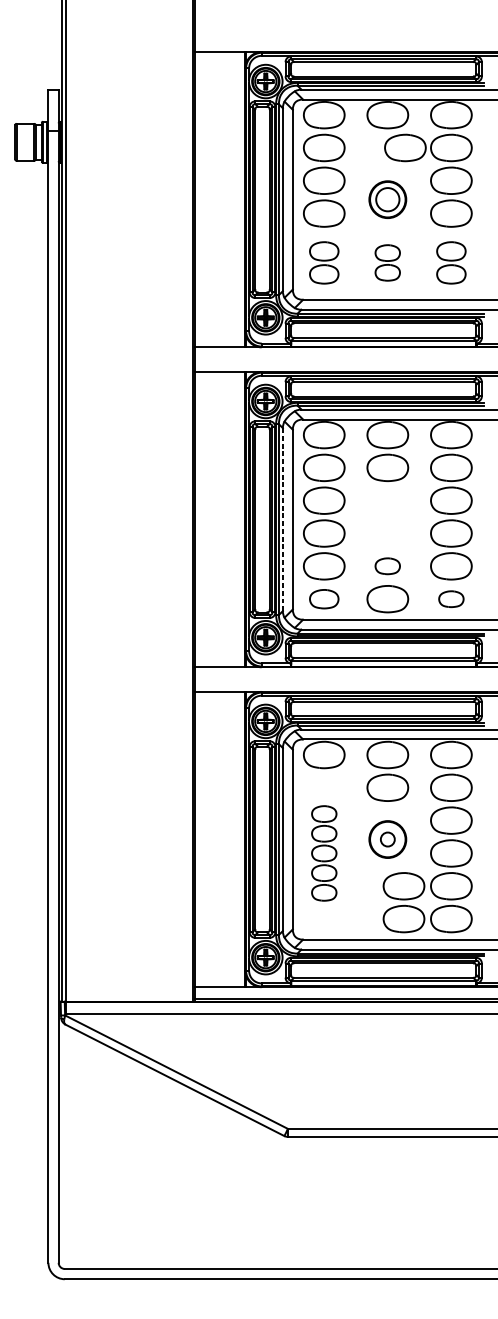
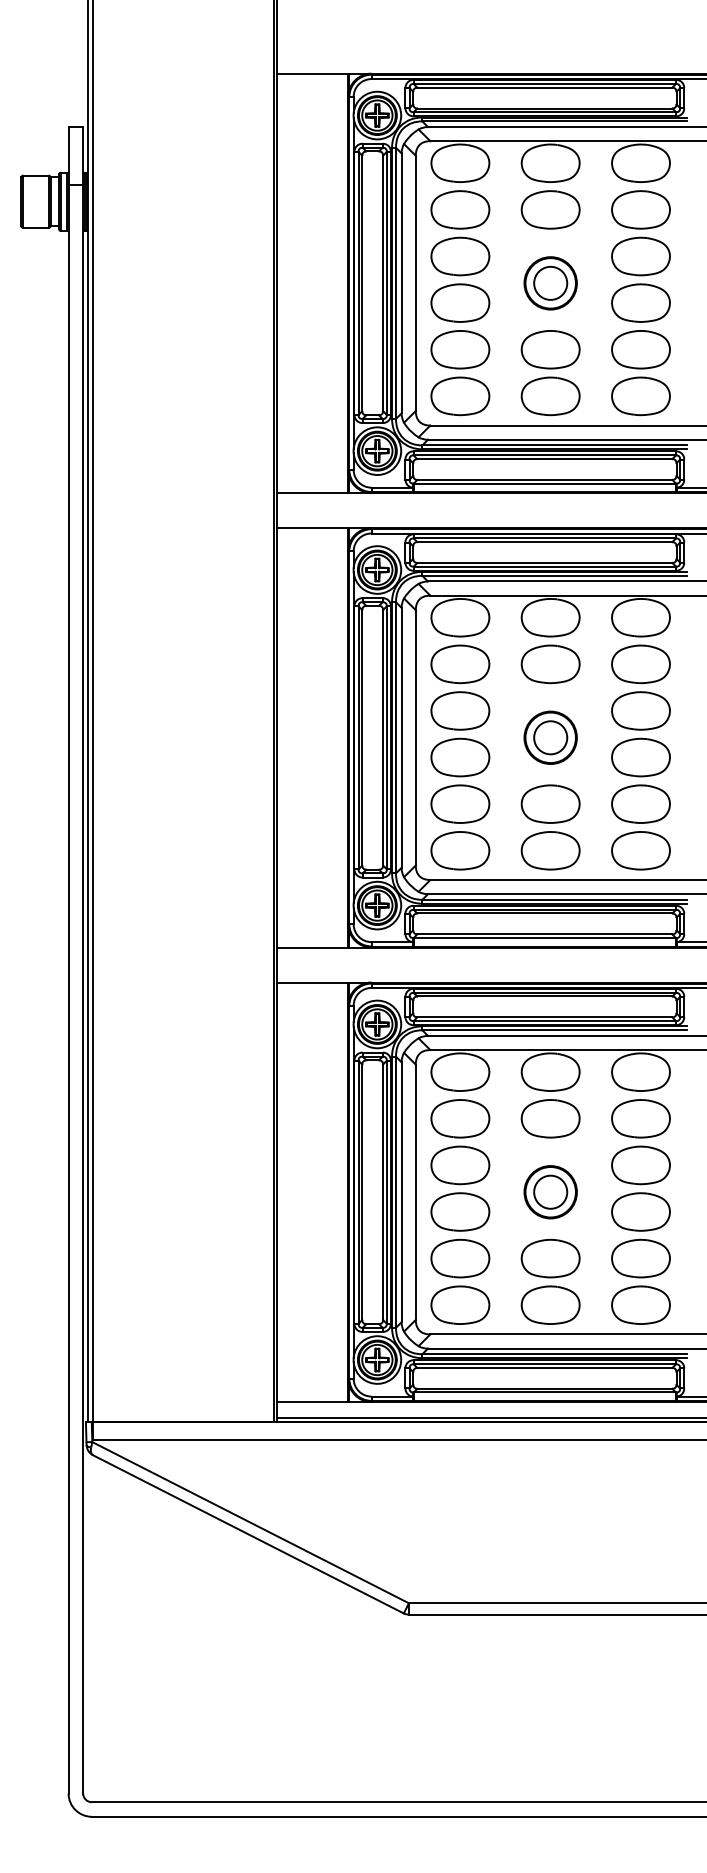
part: (405, 147) -> (550, 209), moved
part: (324, 263) -> (460, 373), size x1.43
part: (387, 263) -> (550, 373), size x1.67
part: (451, 263) -> (640, 373), size x1.43
line: (282, 519) -> (401, 737), dashed -> solid
part: (387, 519) -> (550, 737), added
part: (387, 565) -> (550, 803), size x1.67
part: (324, 598) -> (460, 850), size x1.43
part: (451, 598) -> (640, 850), size x1.67
circle: (387, 839) -> (550, 1191), size x1.67
part: (324, 853) -> (460, 1211), size x1.67
part: (403, 902) -> (550, 1281), moved

